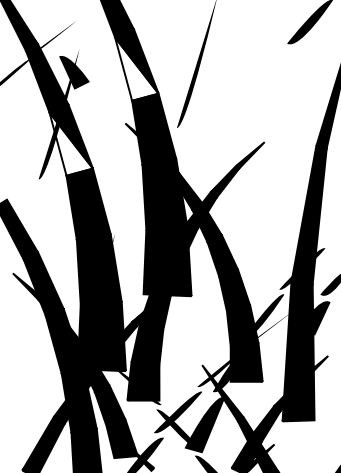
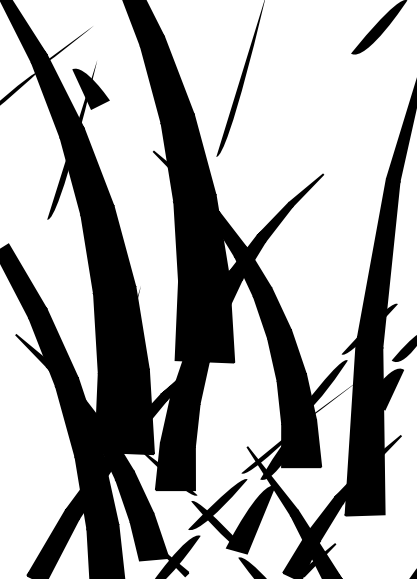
fill: (136, 68) -> (166, 84), added
fill: (70, 144) -> (86, 176), added

